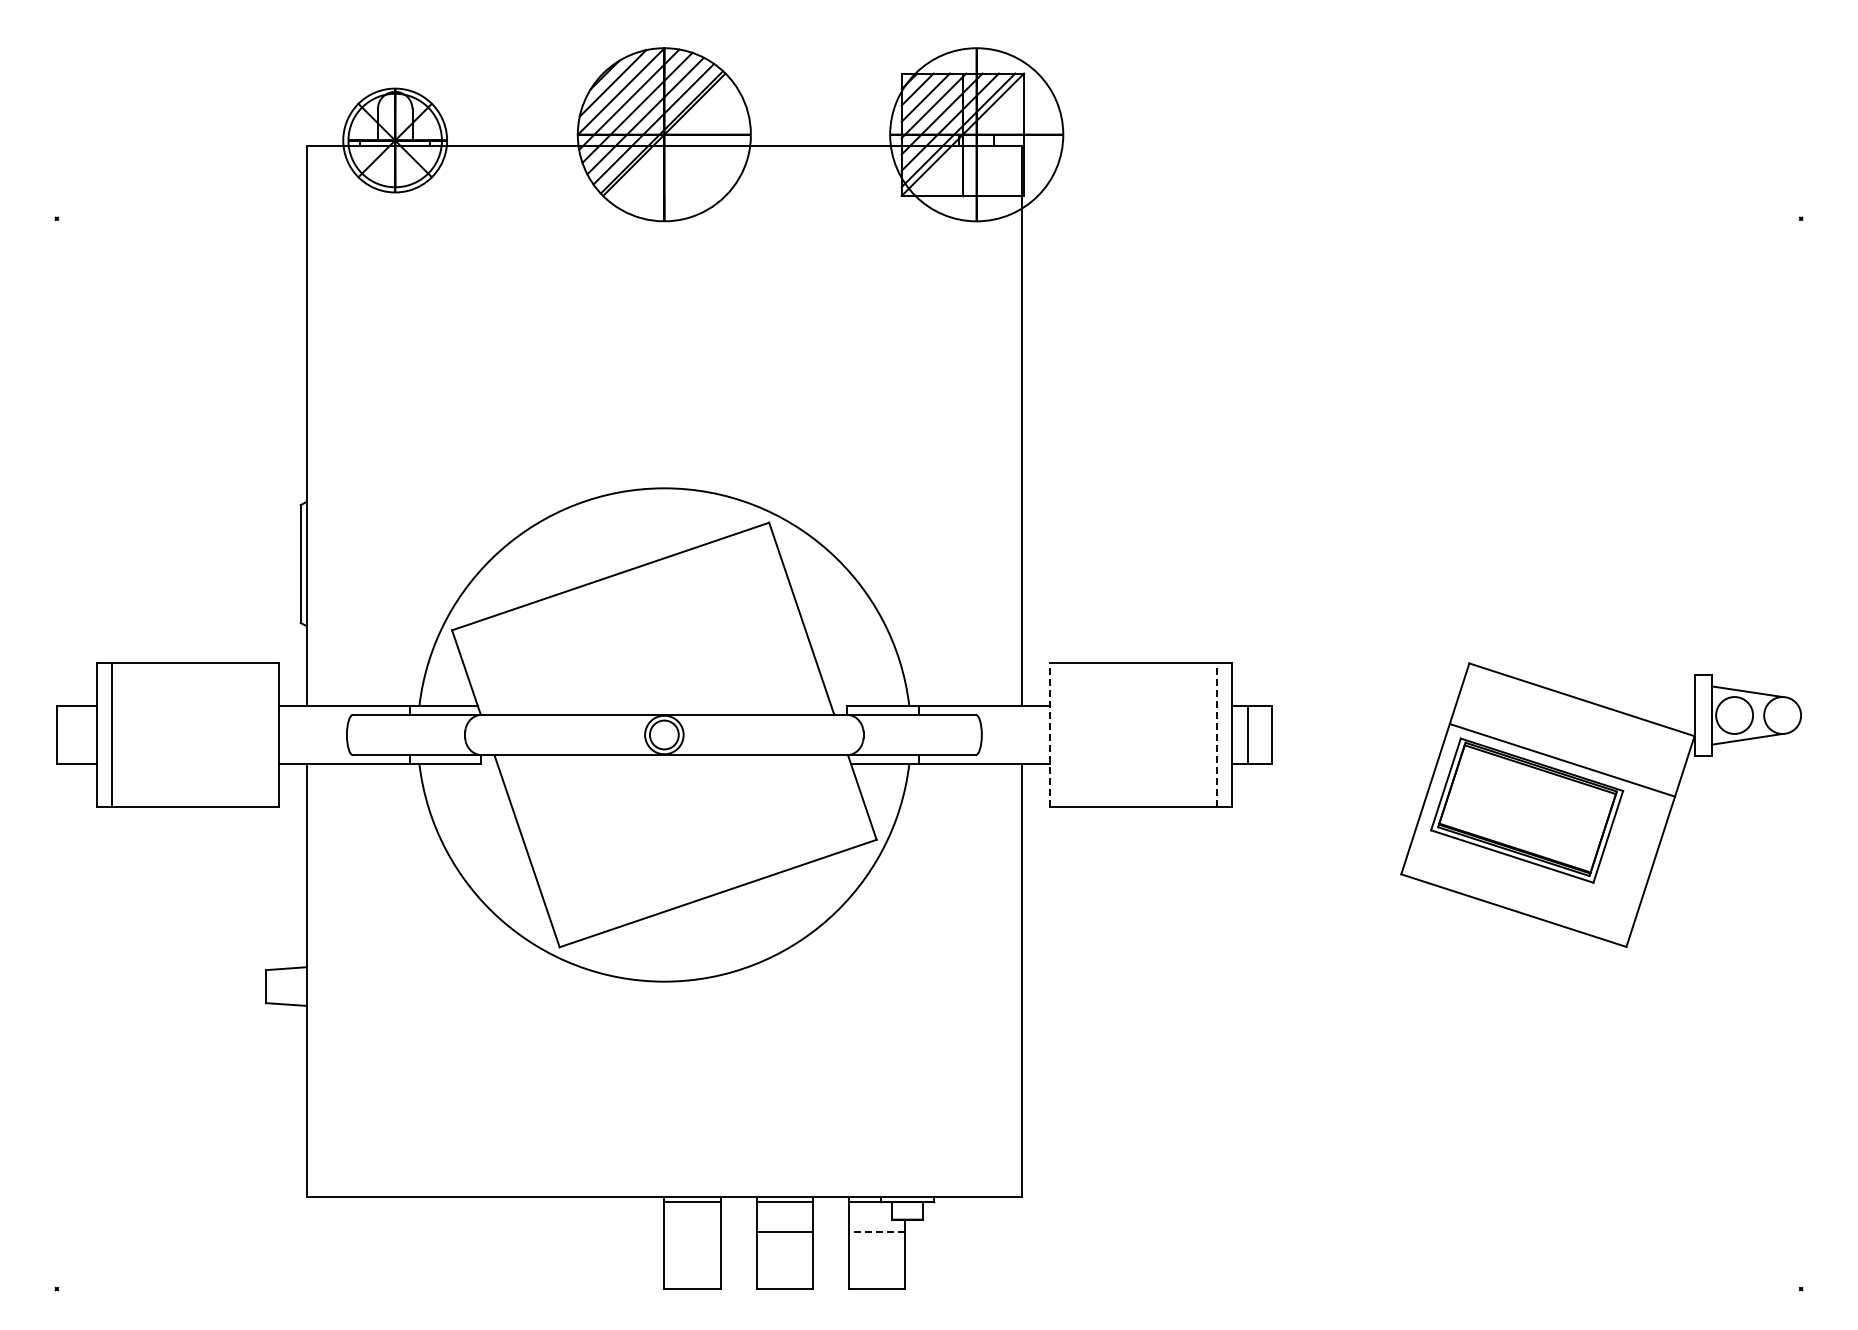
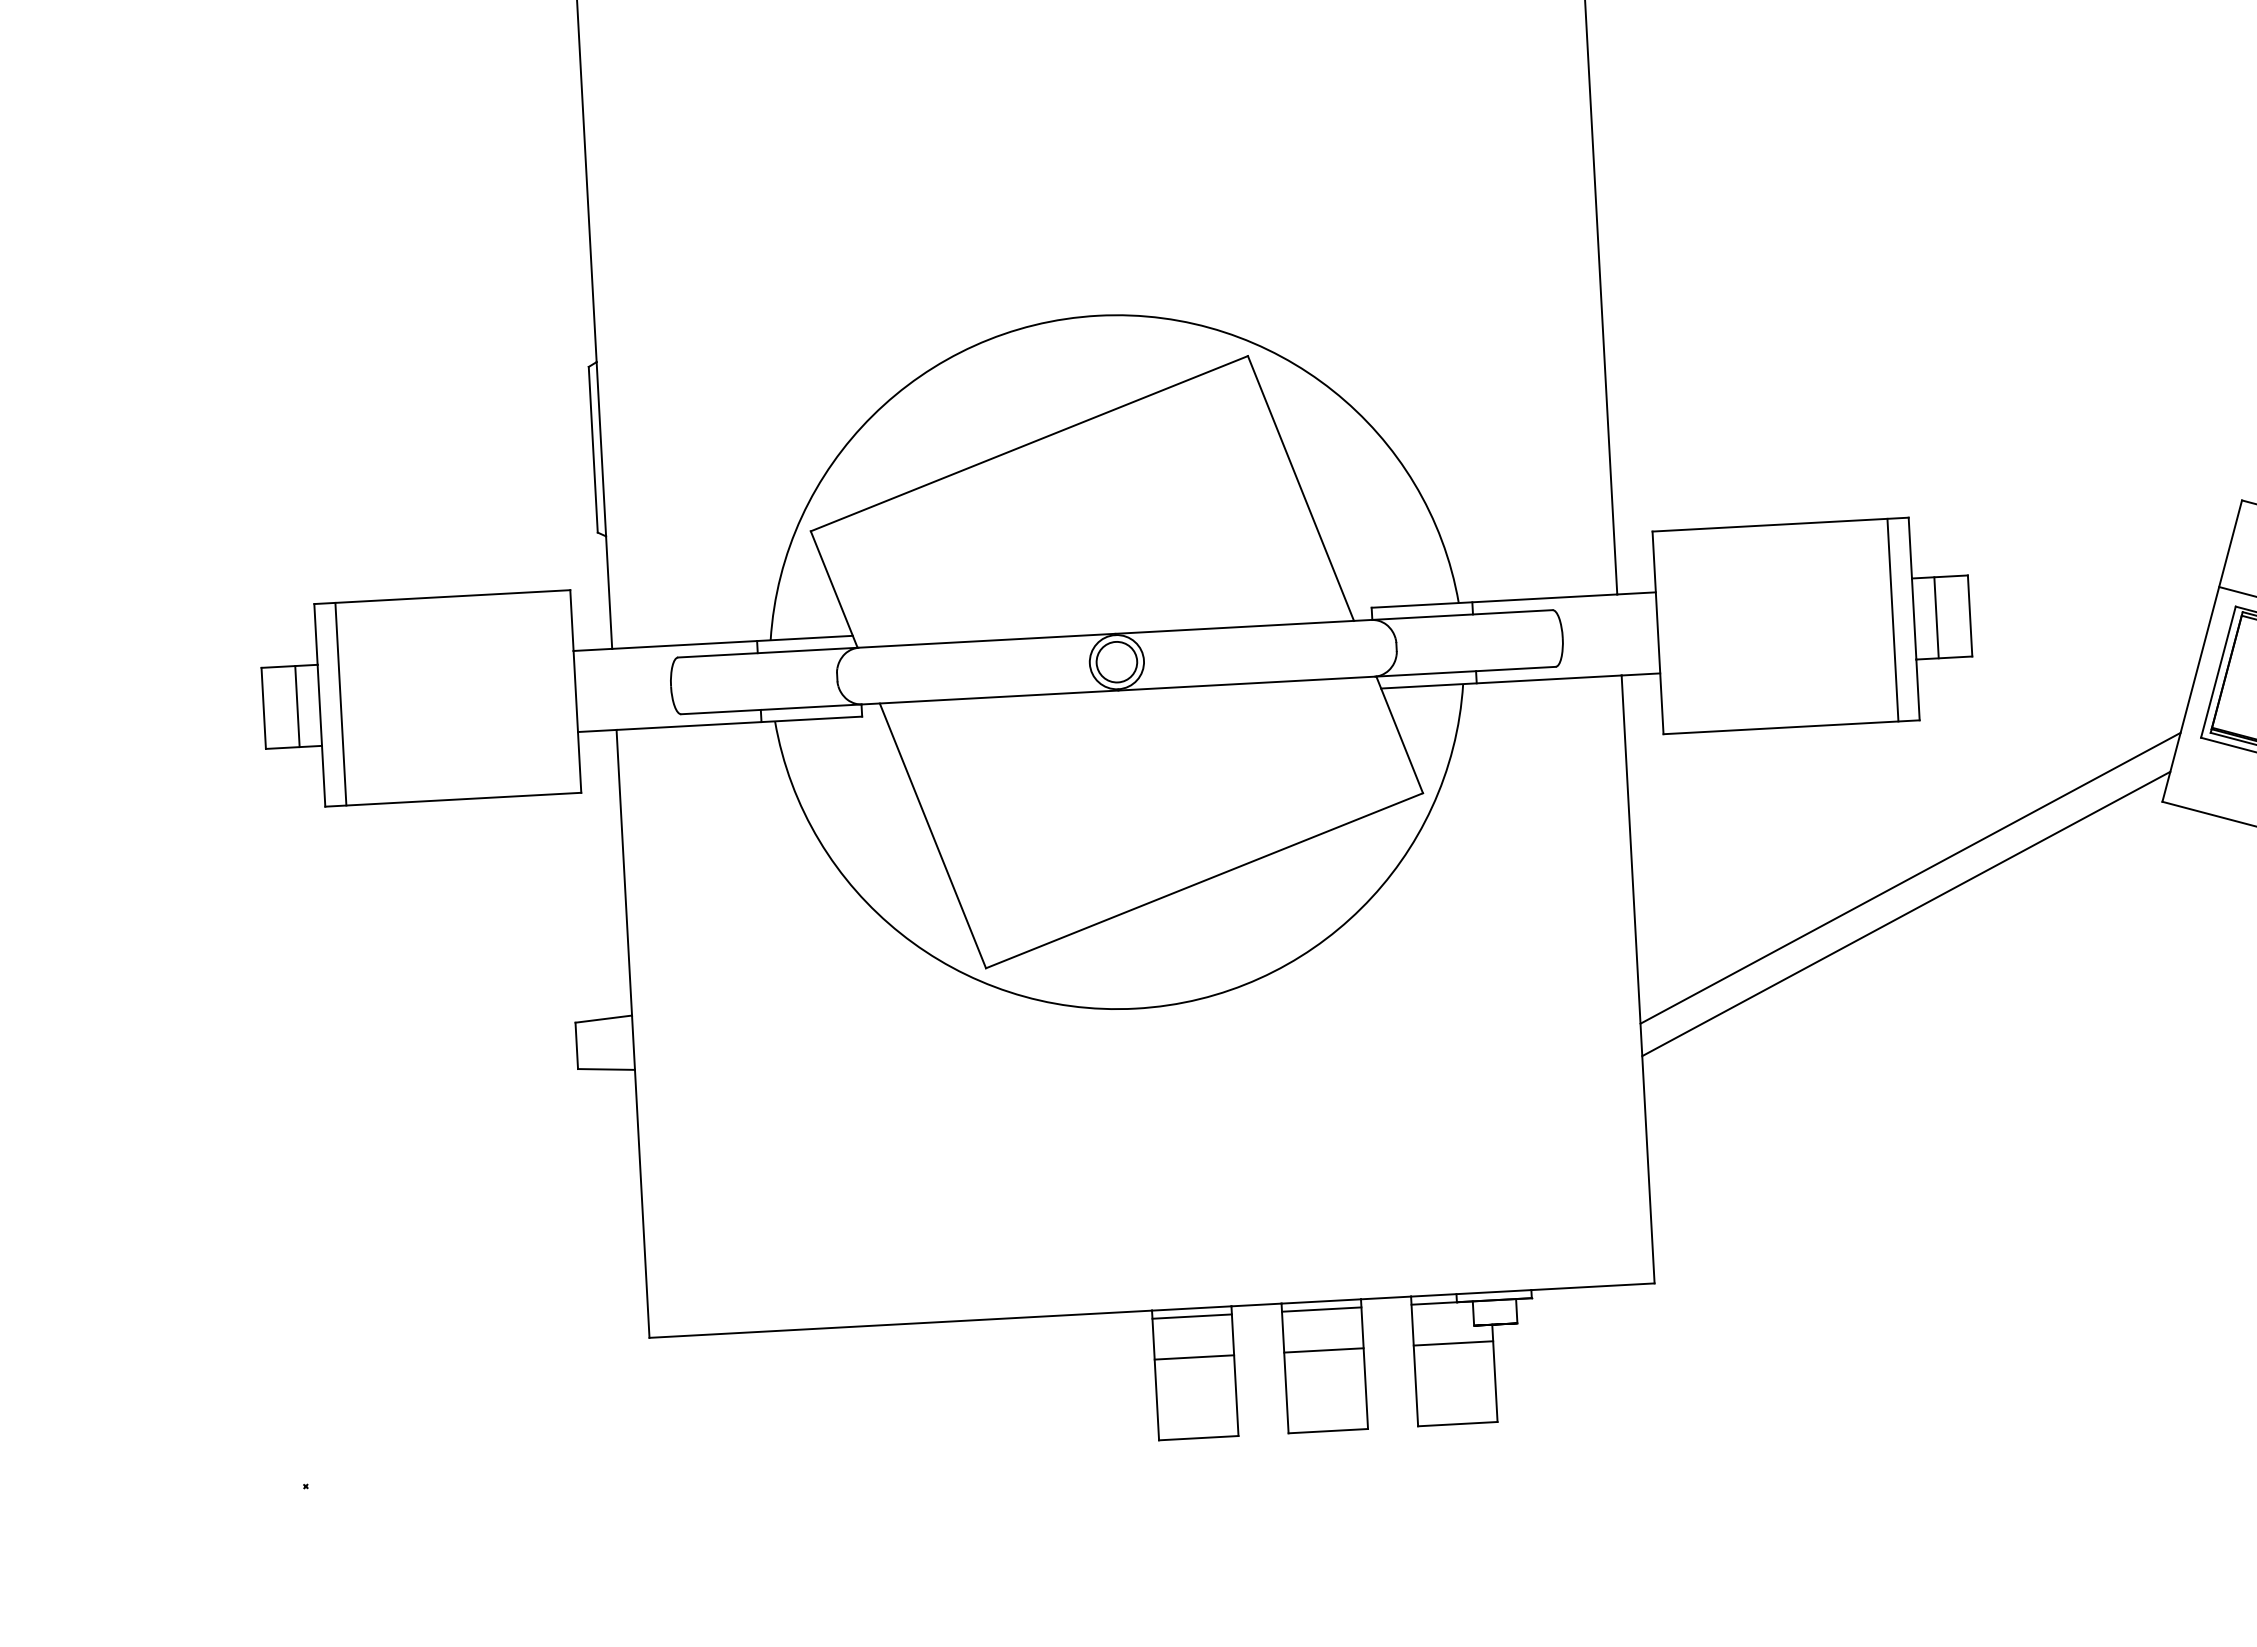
line: (80, 734) -> (296, 705), added
line: (1049, 734) -> (1657, 632), dashed -> solid
line: (1216, 734) -> (1892, 619), dashed -> solid
line: (1219, 918) -> (1910, 877), added
line: (1215, 943) -> (1906, 913), added
line: (692, 1231) -> (1194, 1357), added
line: (876, 1231) -> (1452, 1343), dashed -> solid

